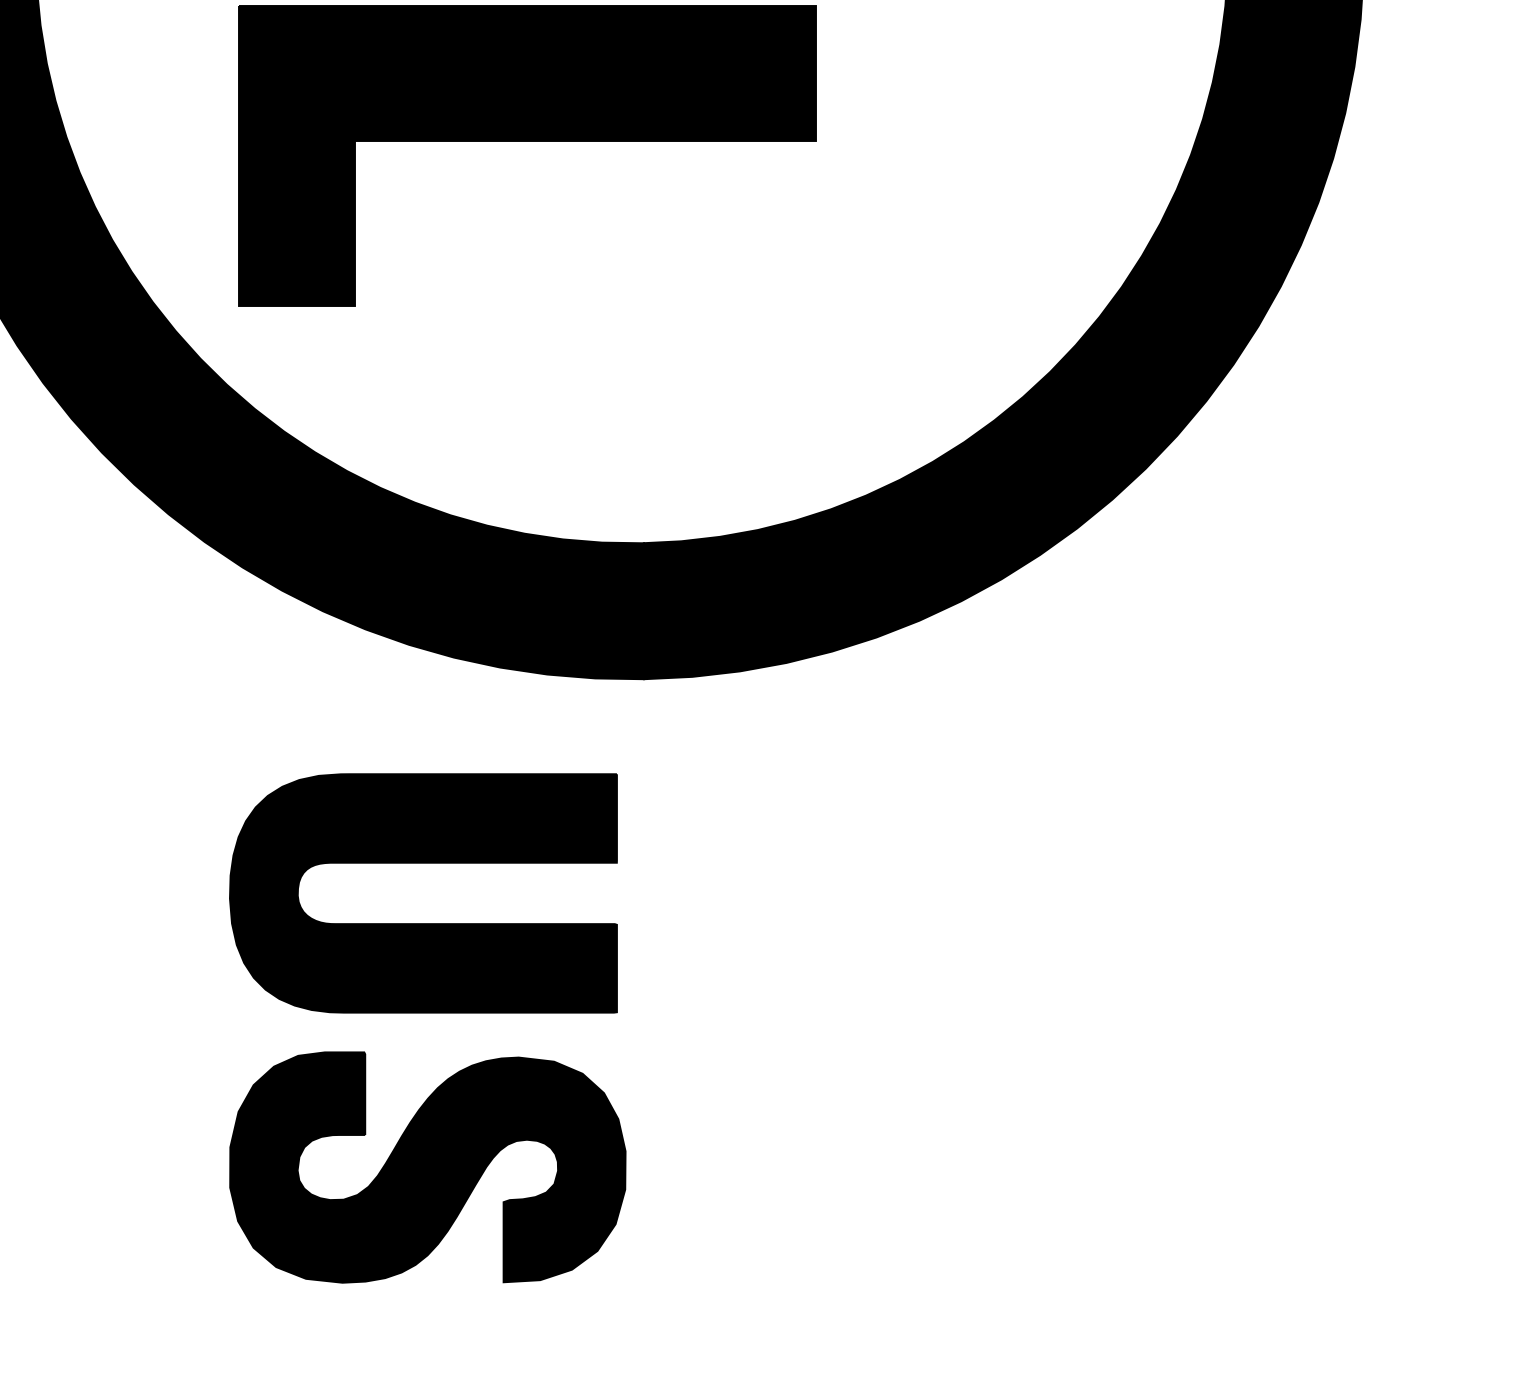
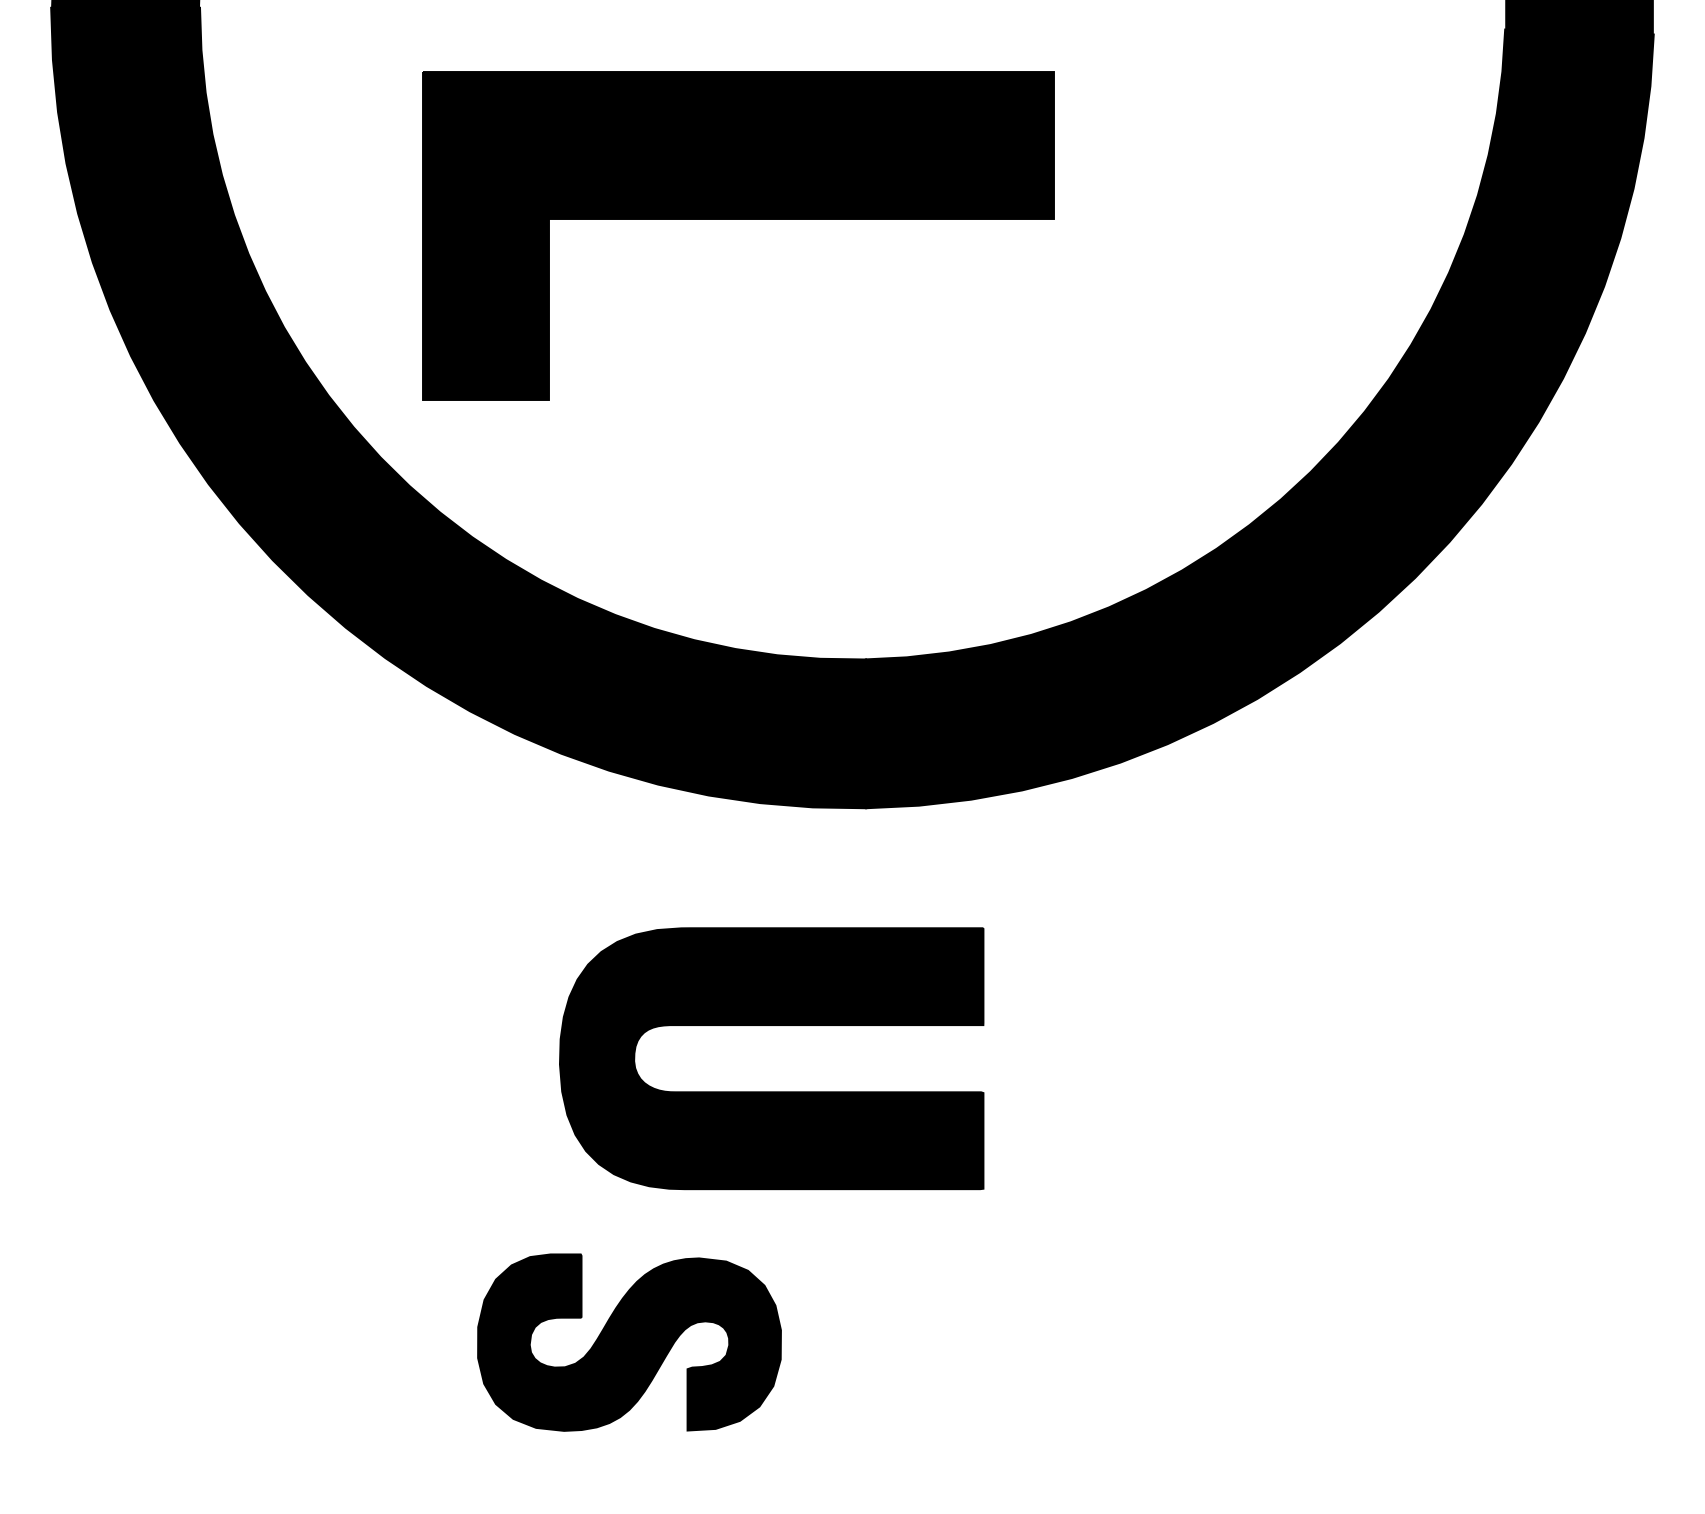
part: (423, 863) -> (771, 1025), moved
part: (427, 1167) -> (629, 1342), size x0.7

